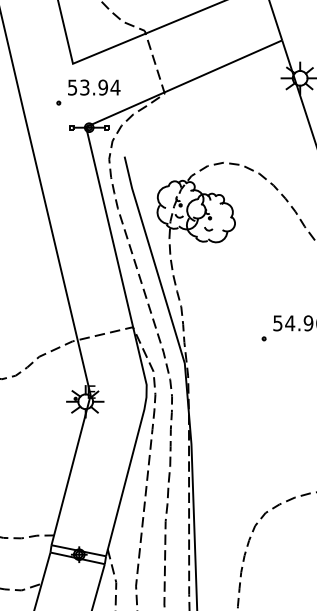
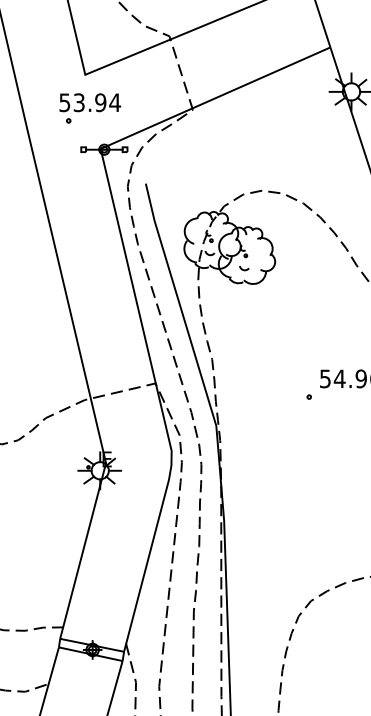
text: (94, 87) -> (90, 102), moved

